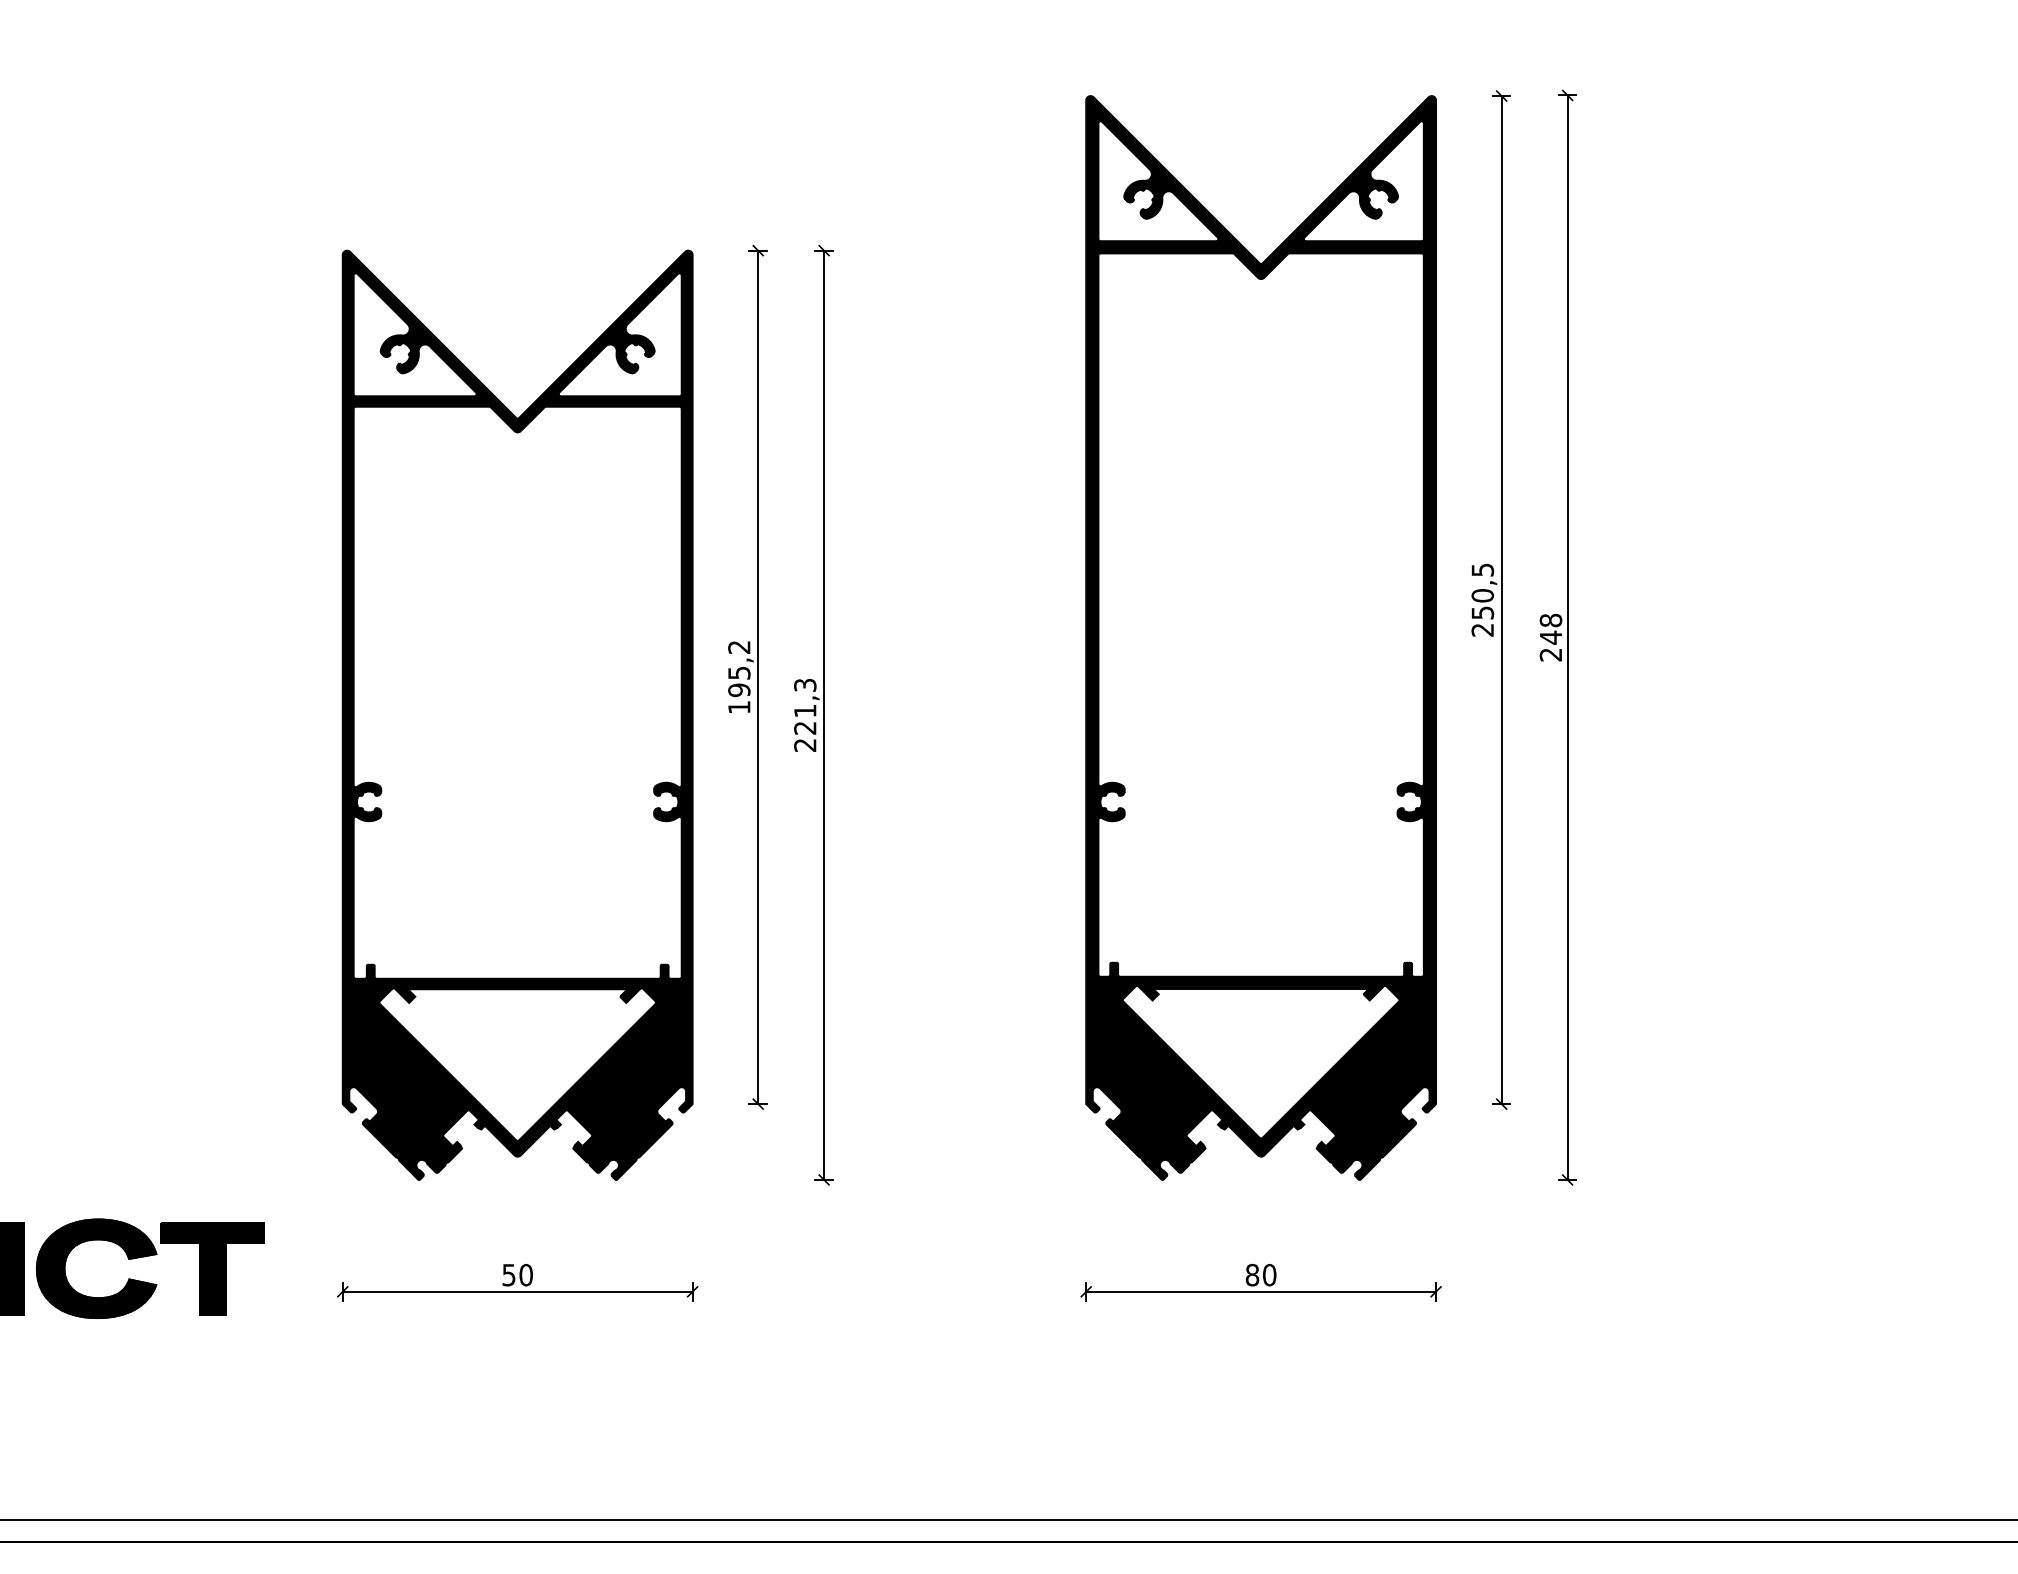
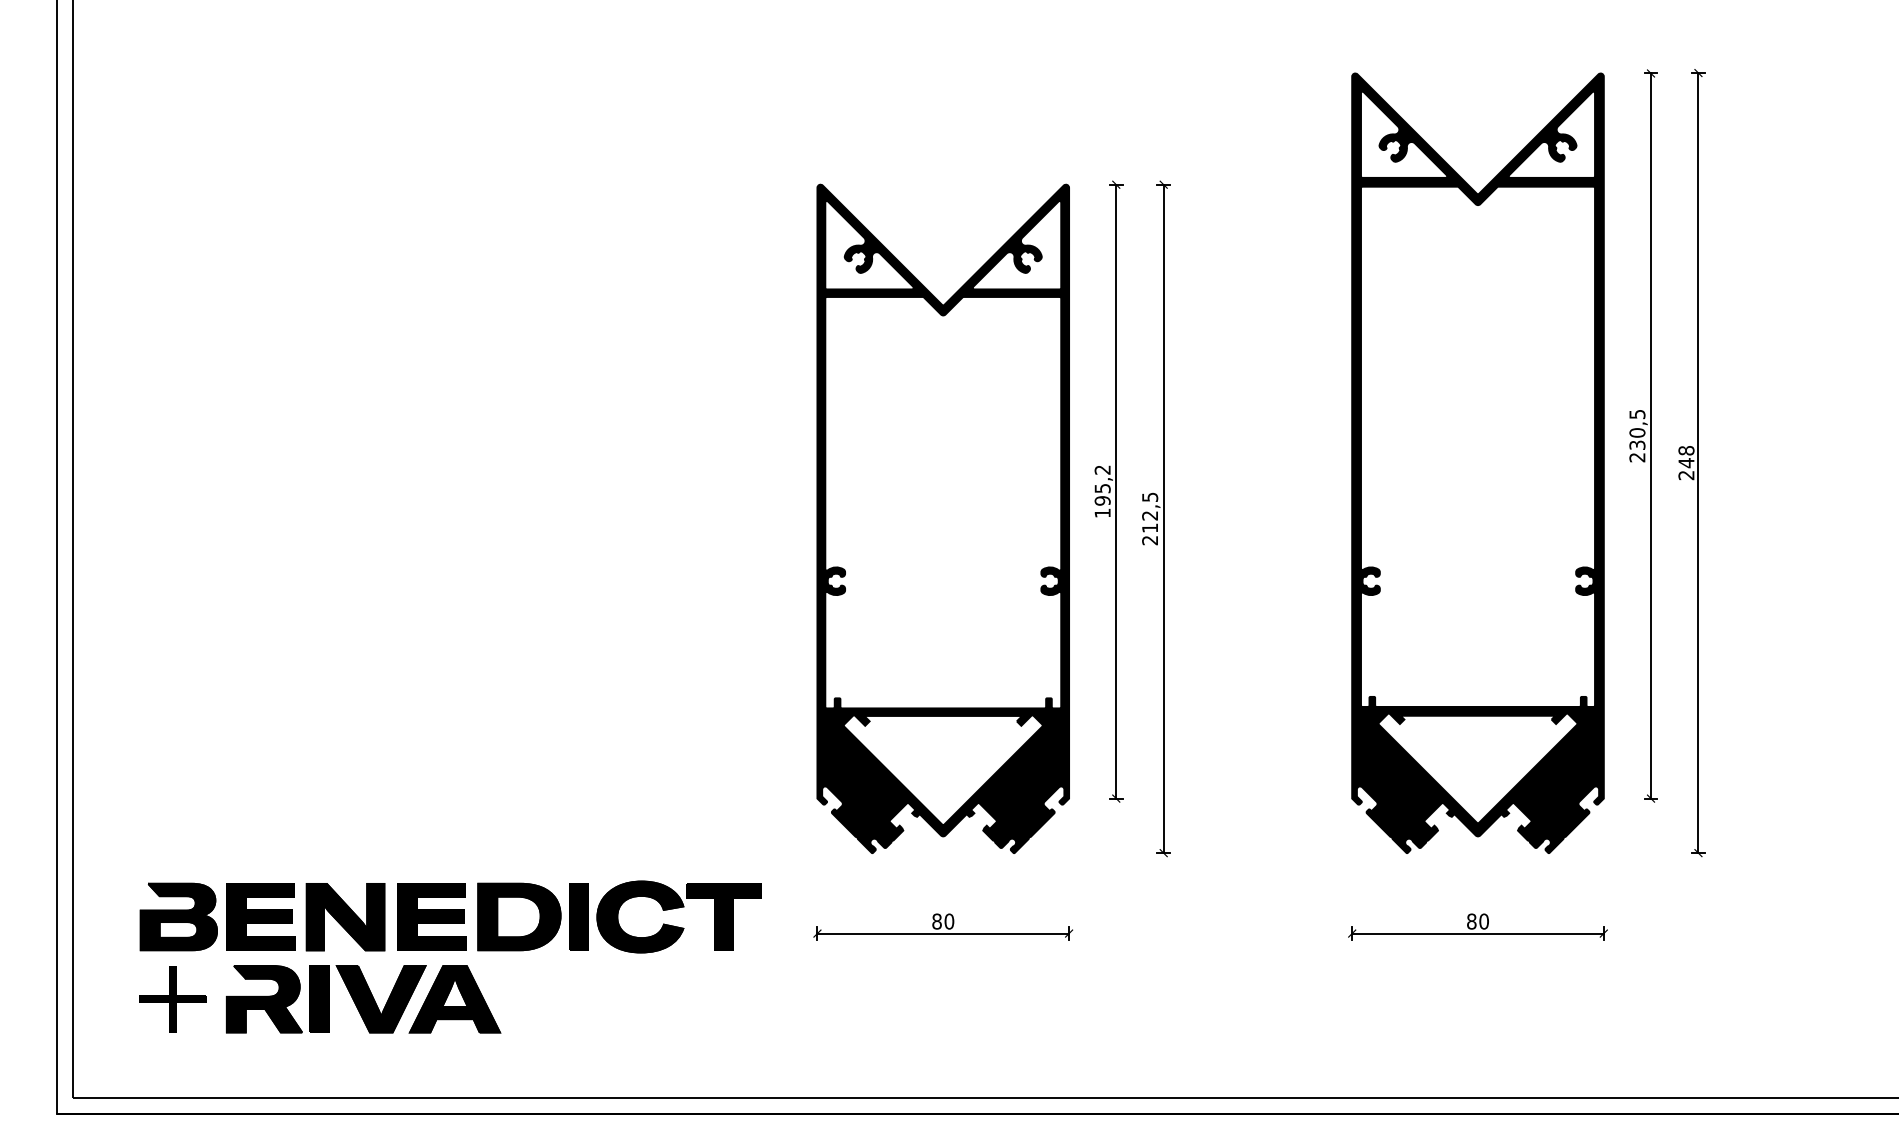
text: (1481, 611) -> (1636, 444), 250,5 -> 230,5
text: (804, 706) -> (1149, 512), 221,3 -> 212,5
text: (508, 1275) -> (936, 921), 50 -> 80

